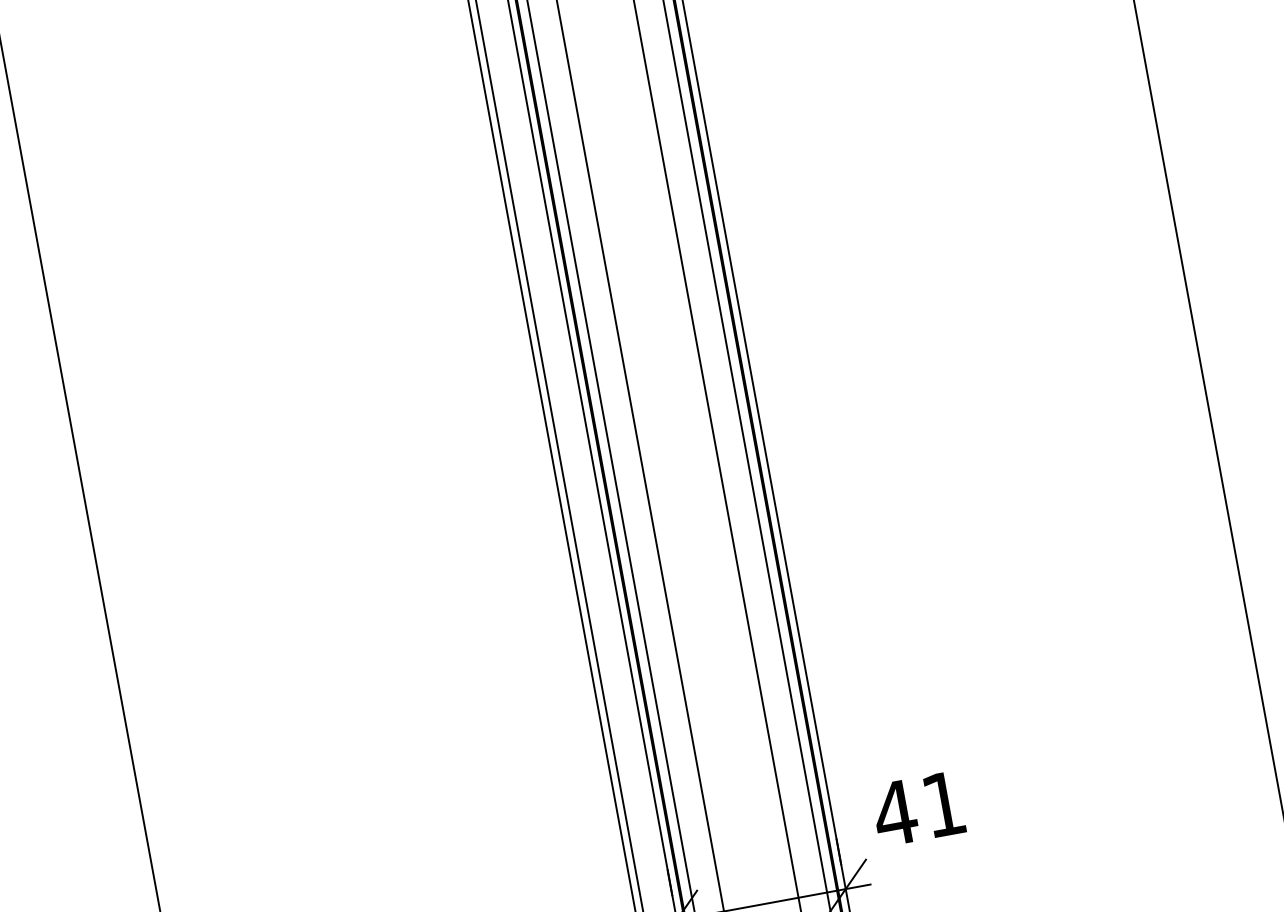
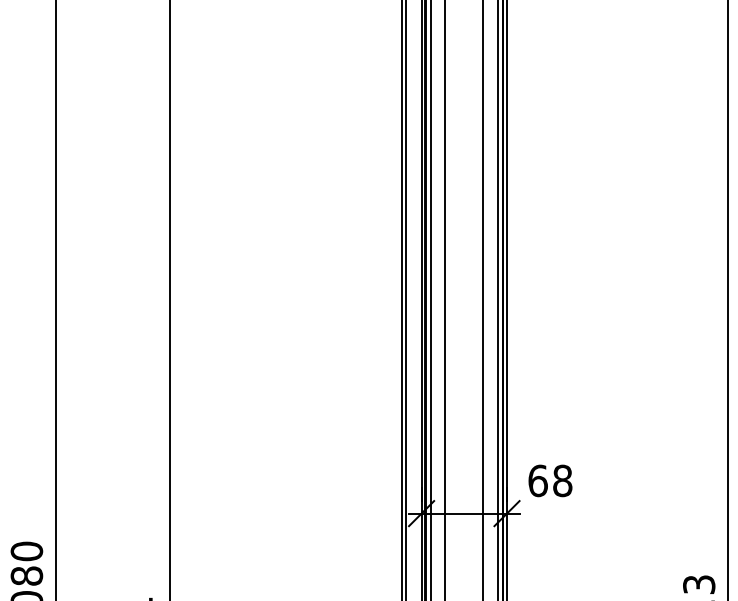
text: (917, 808) -> (549, 480), 41 -> 68

